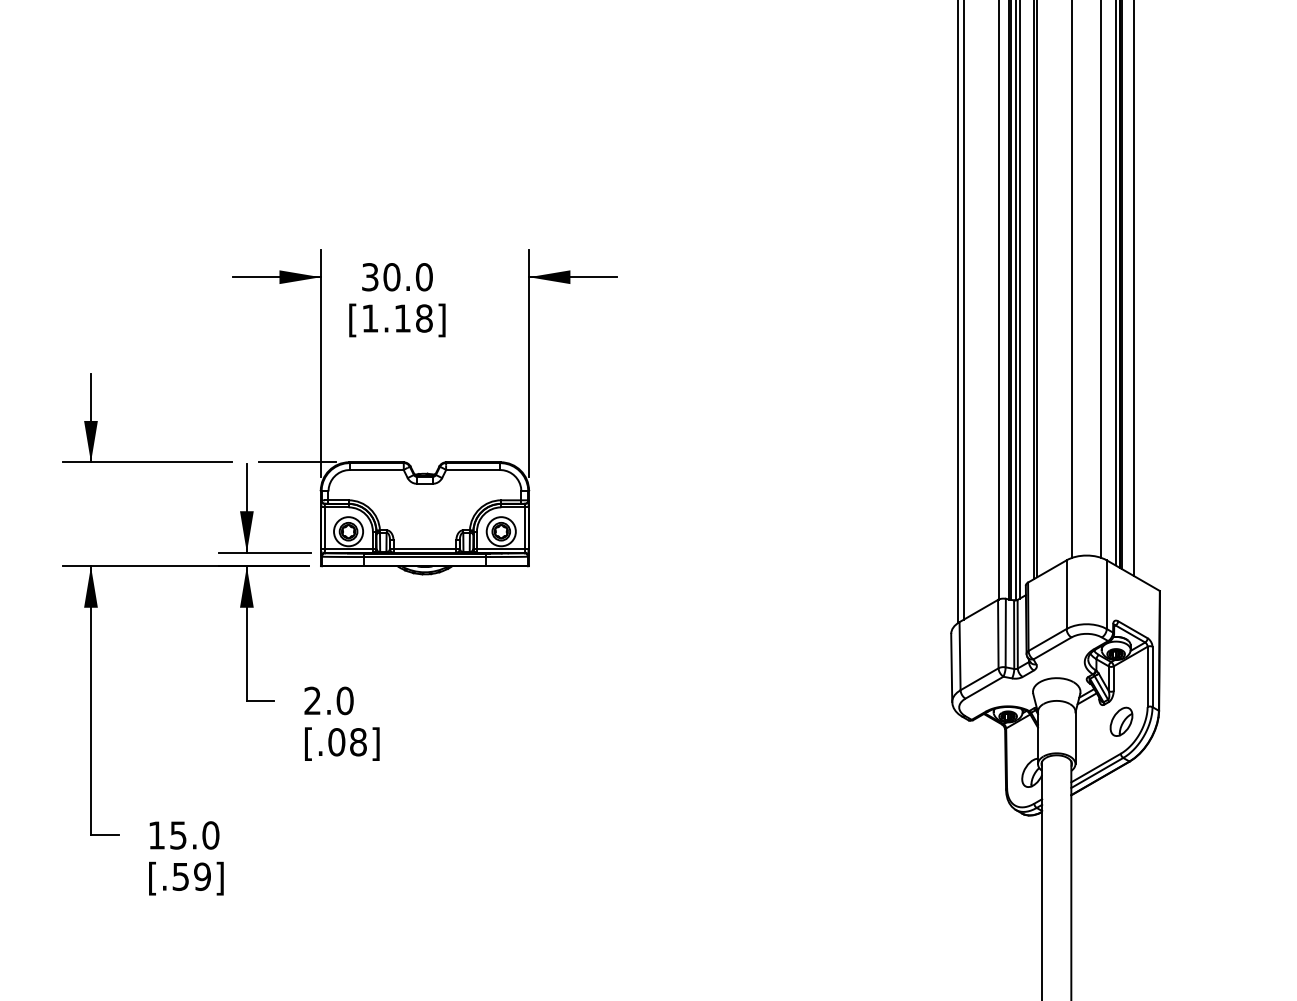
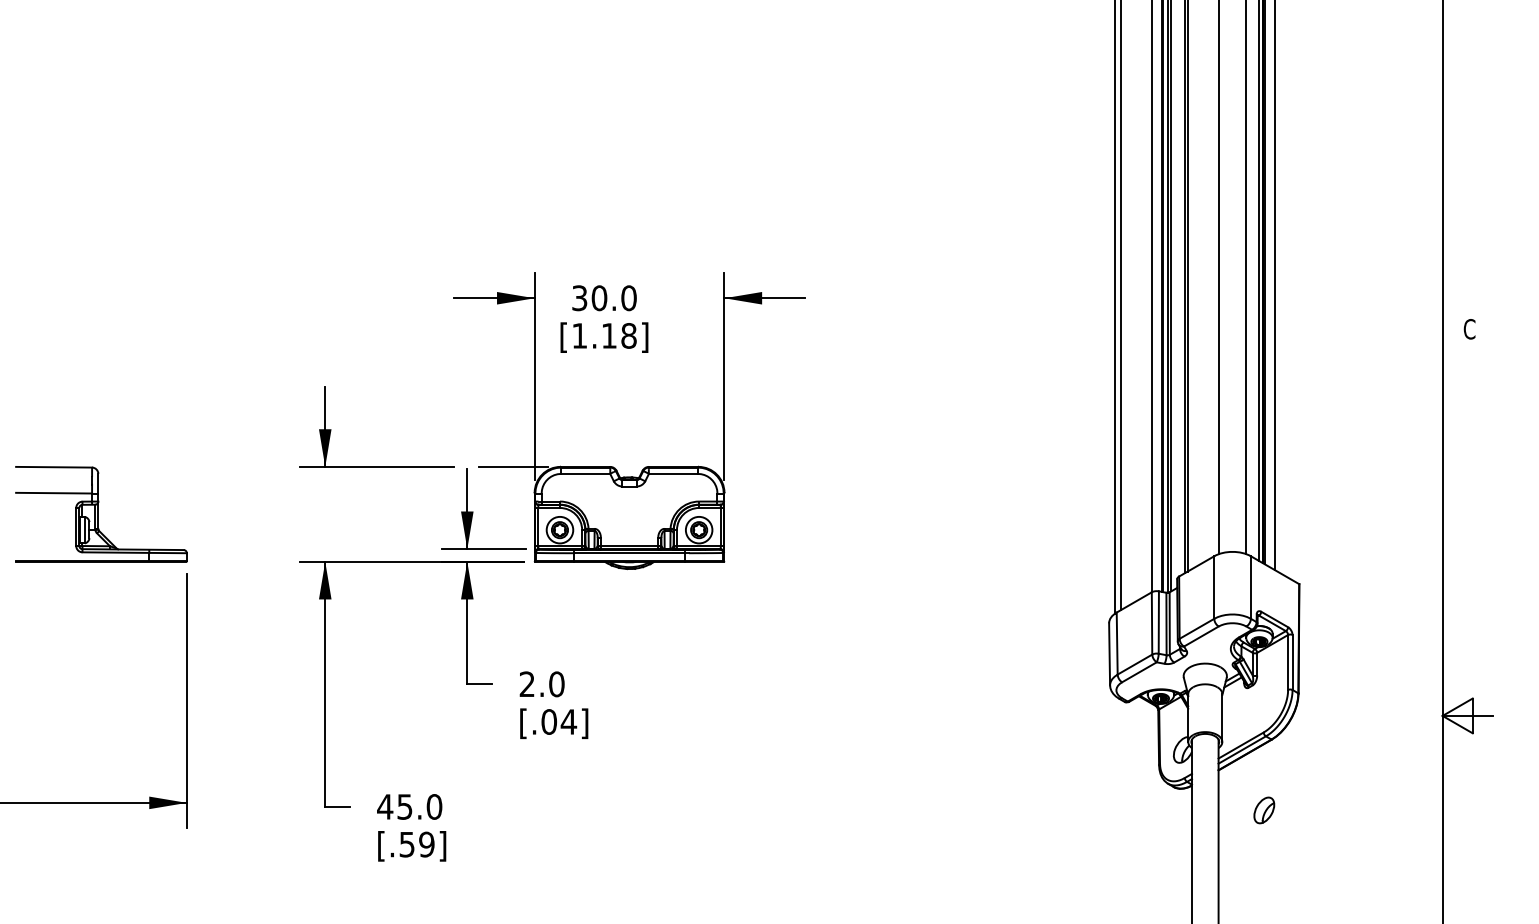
part: (1121, 721) -> (1264, 810), moved
text: (357, 741) -> (568, 721), [.08] -> [.04]
text: (157, 834) -> (385, 806), 15.0 -> 45.0

